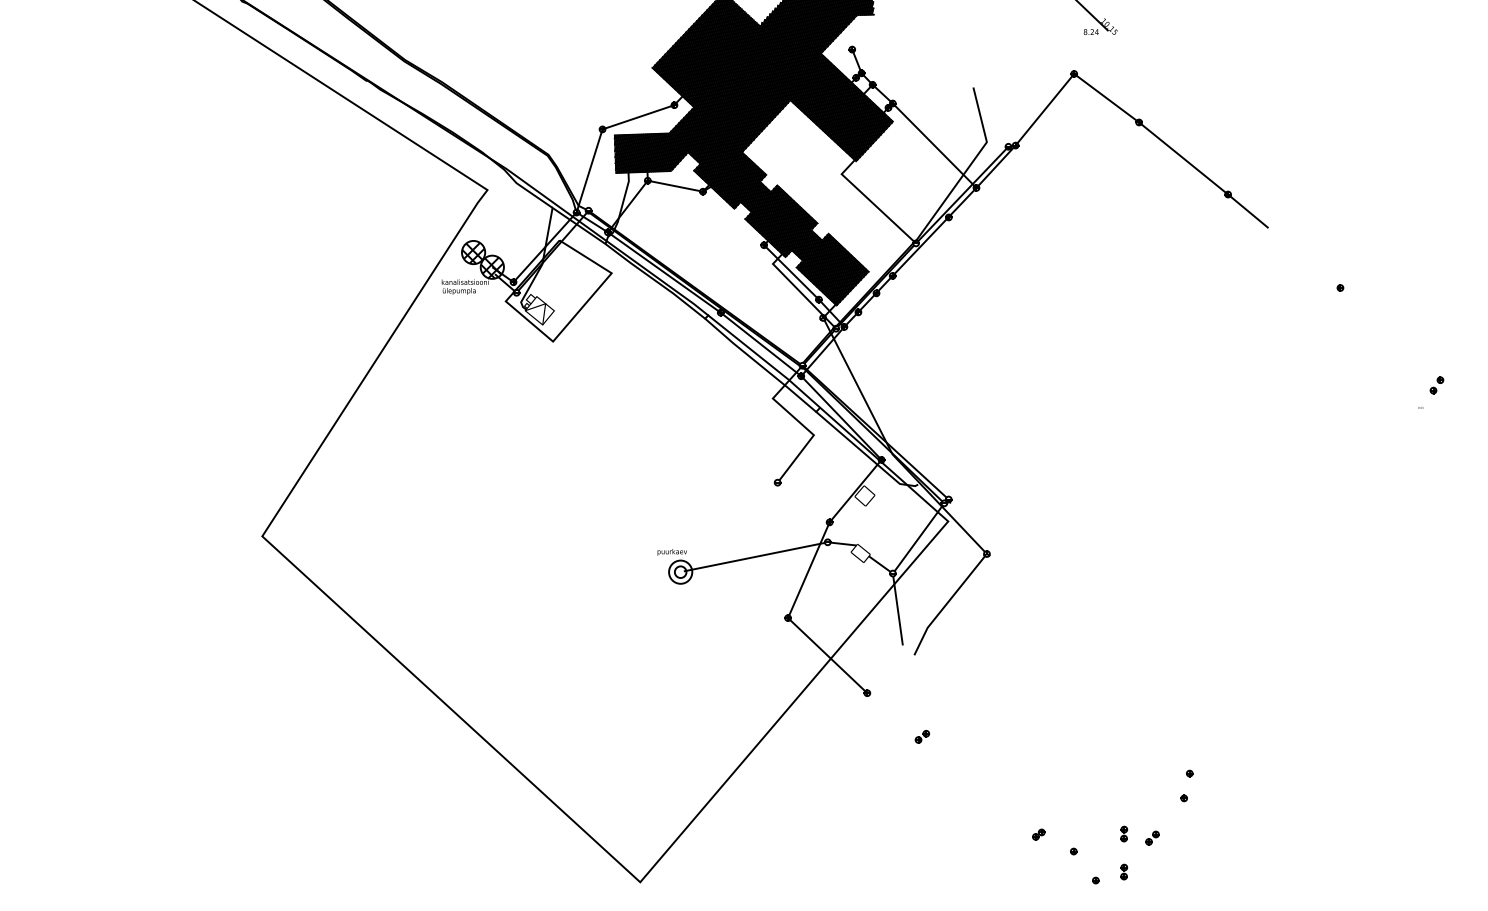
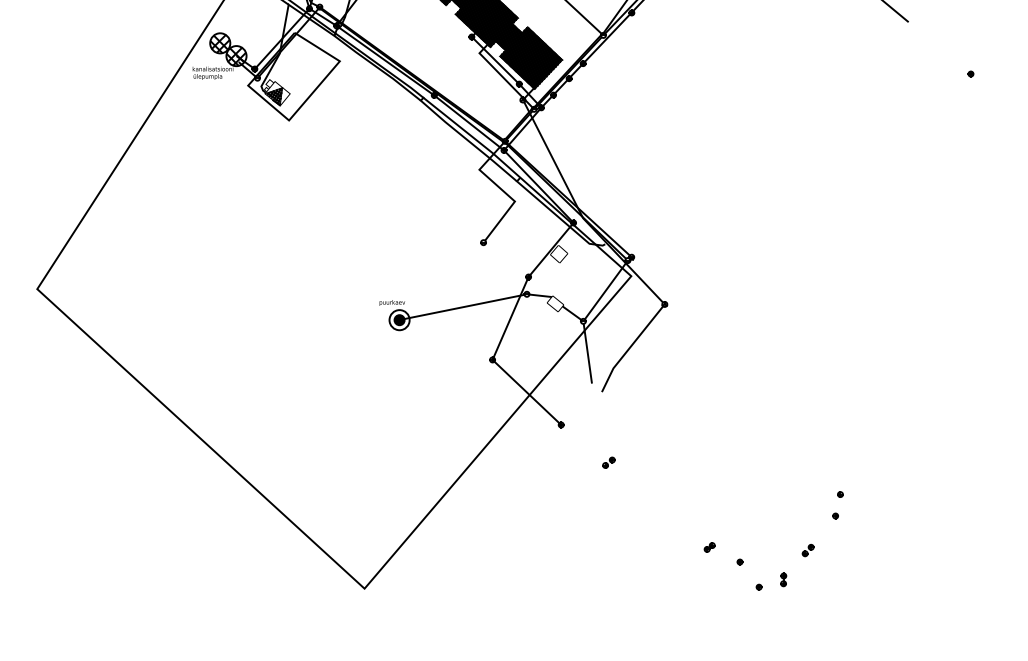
hatch: (535, 314) -> (273, 97), added
fill: (680, 572) -> (399, 320), added
part: (1124, 833) -> (783, 546), removed

